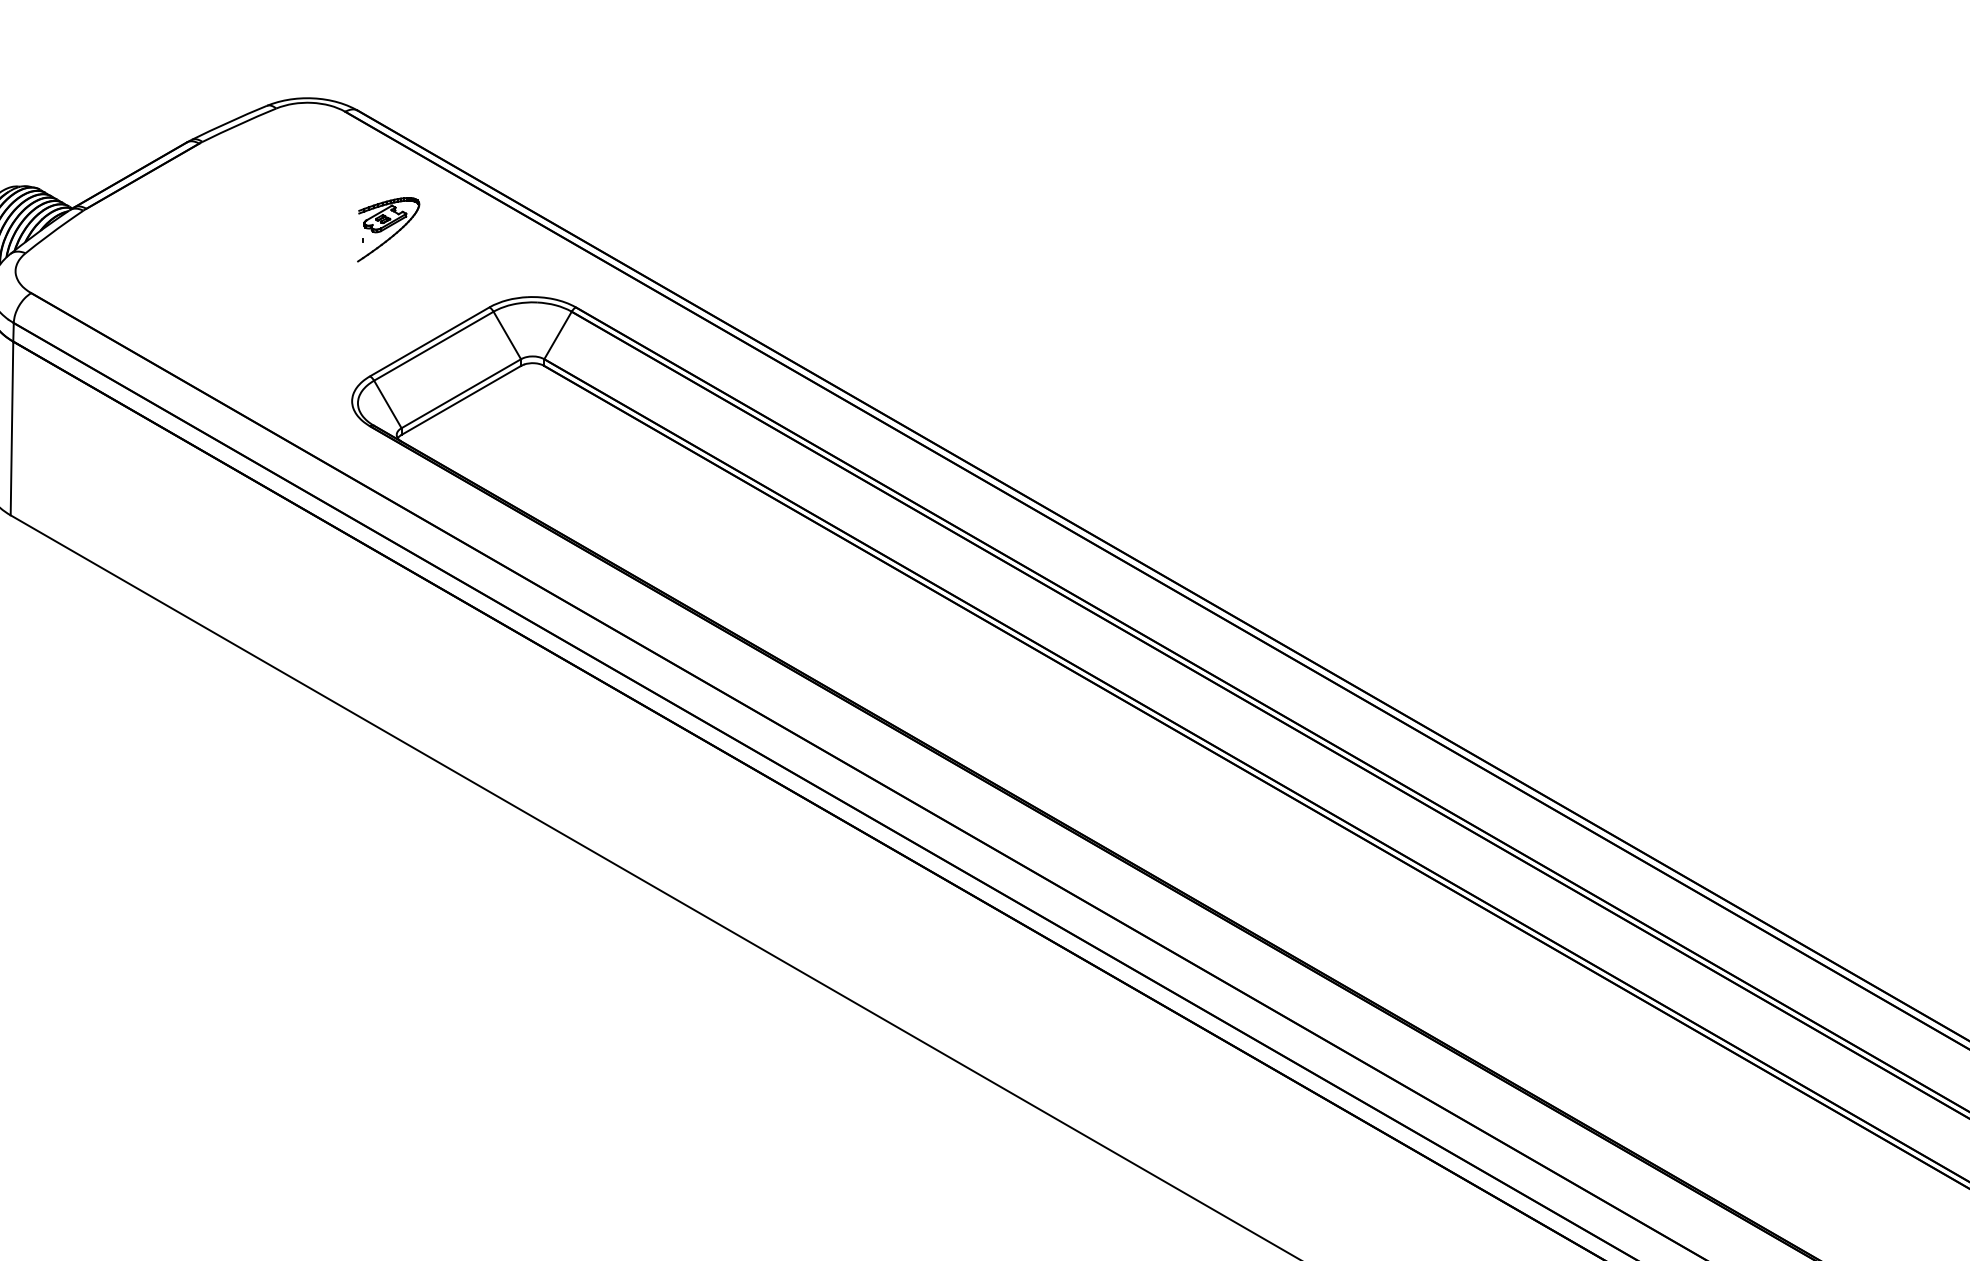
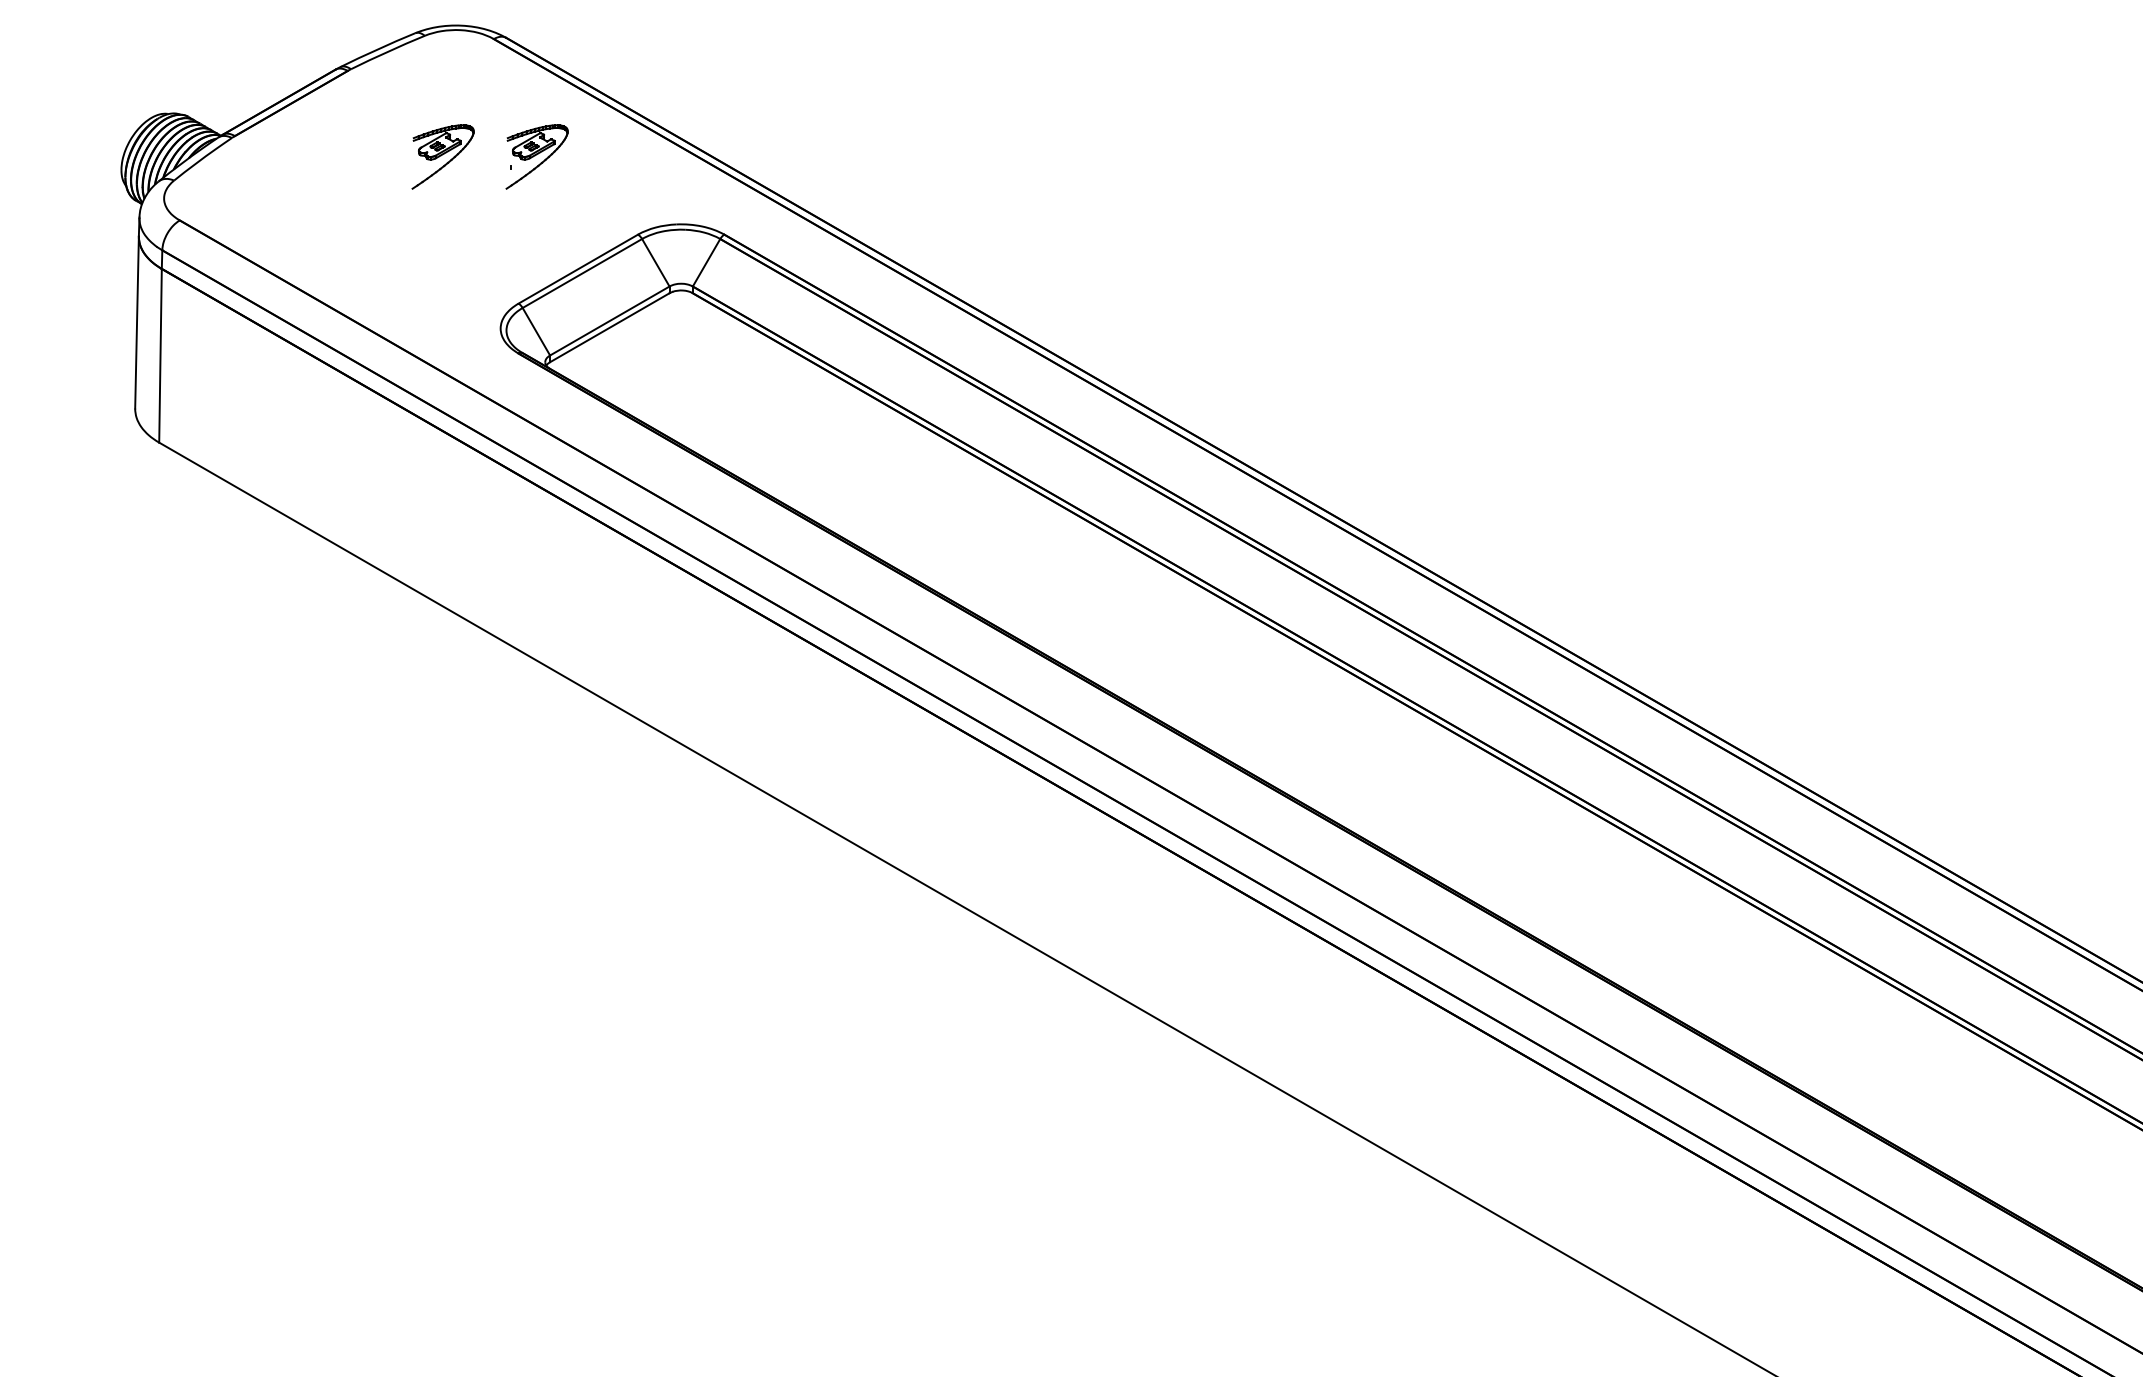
part: (293, 229) -> (442, 156), added

